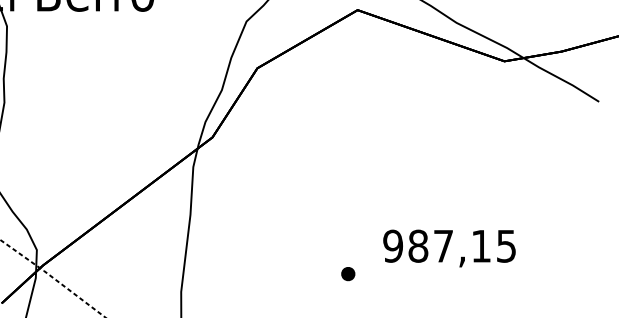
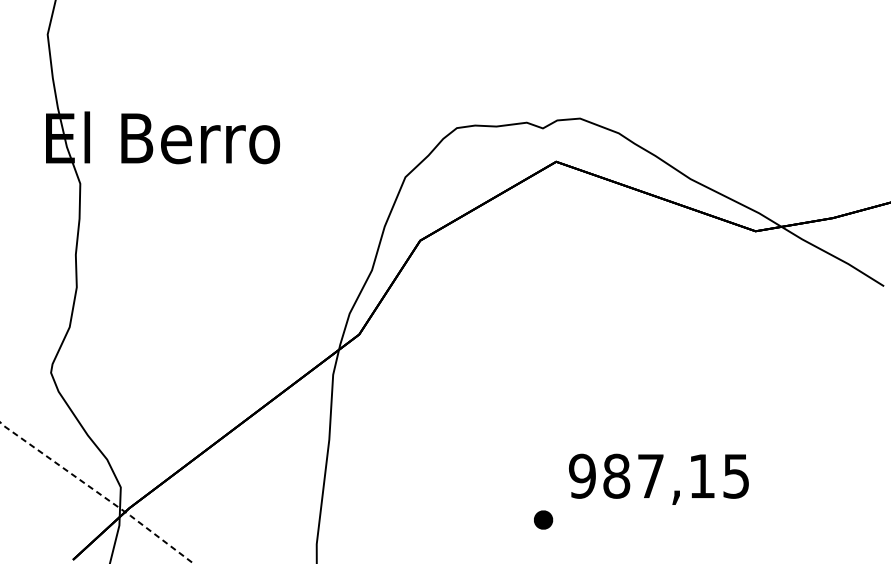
text: (449, 247) -> (658, 478), moved

